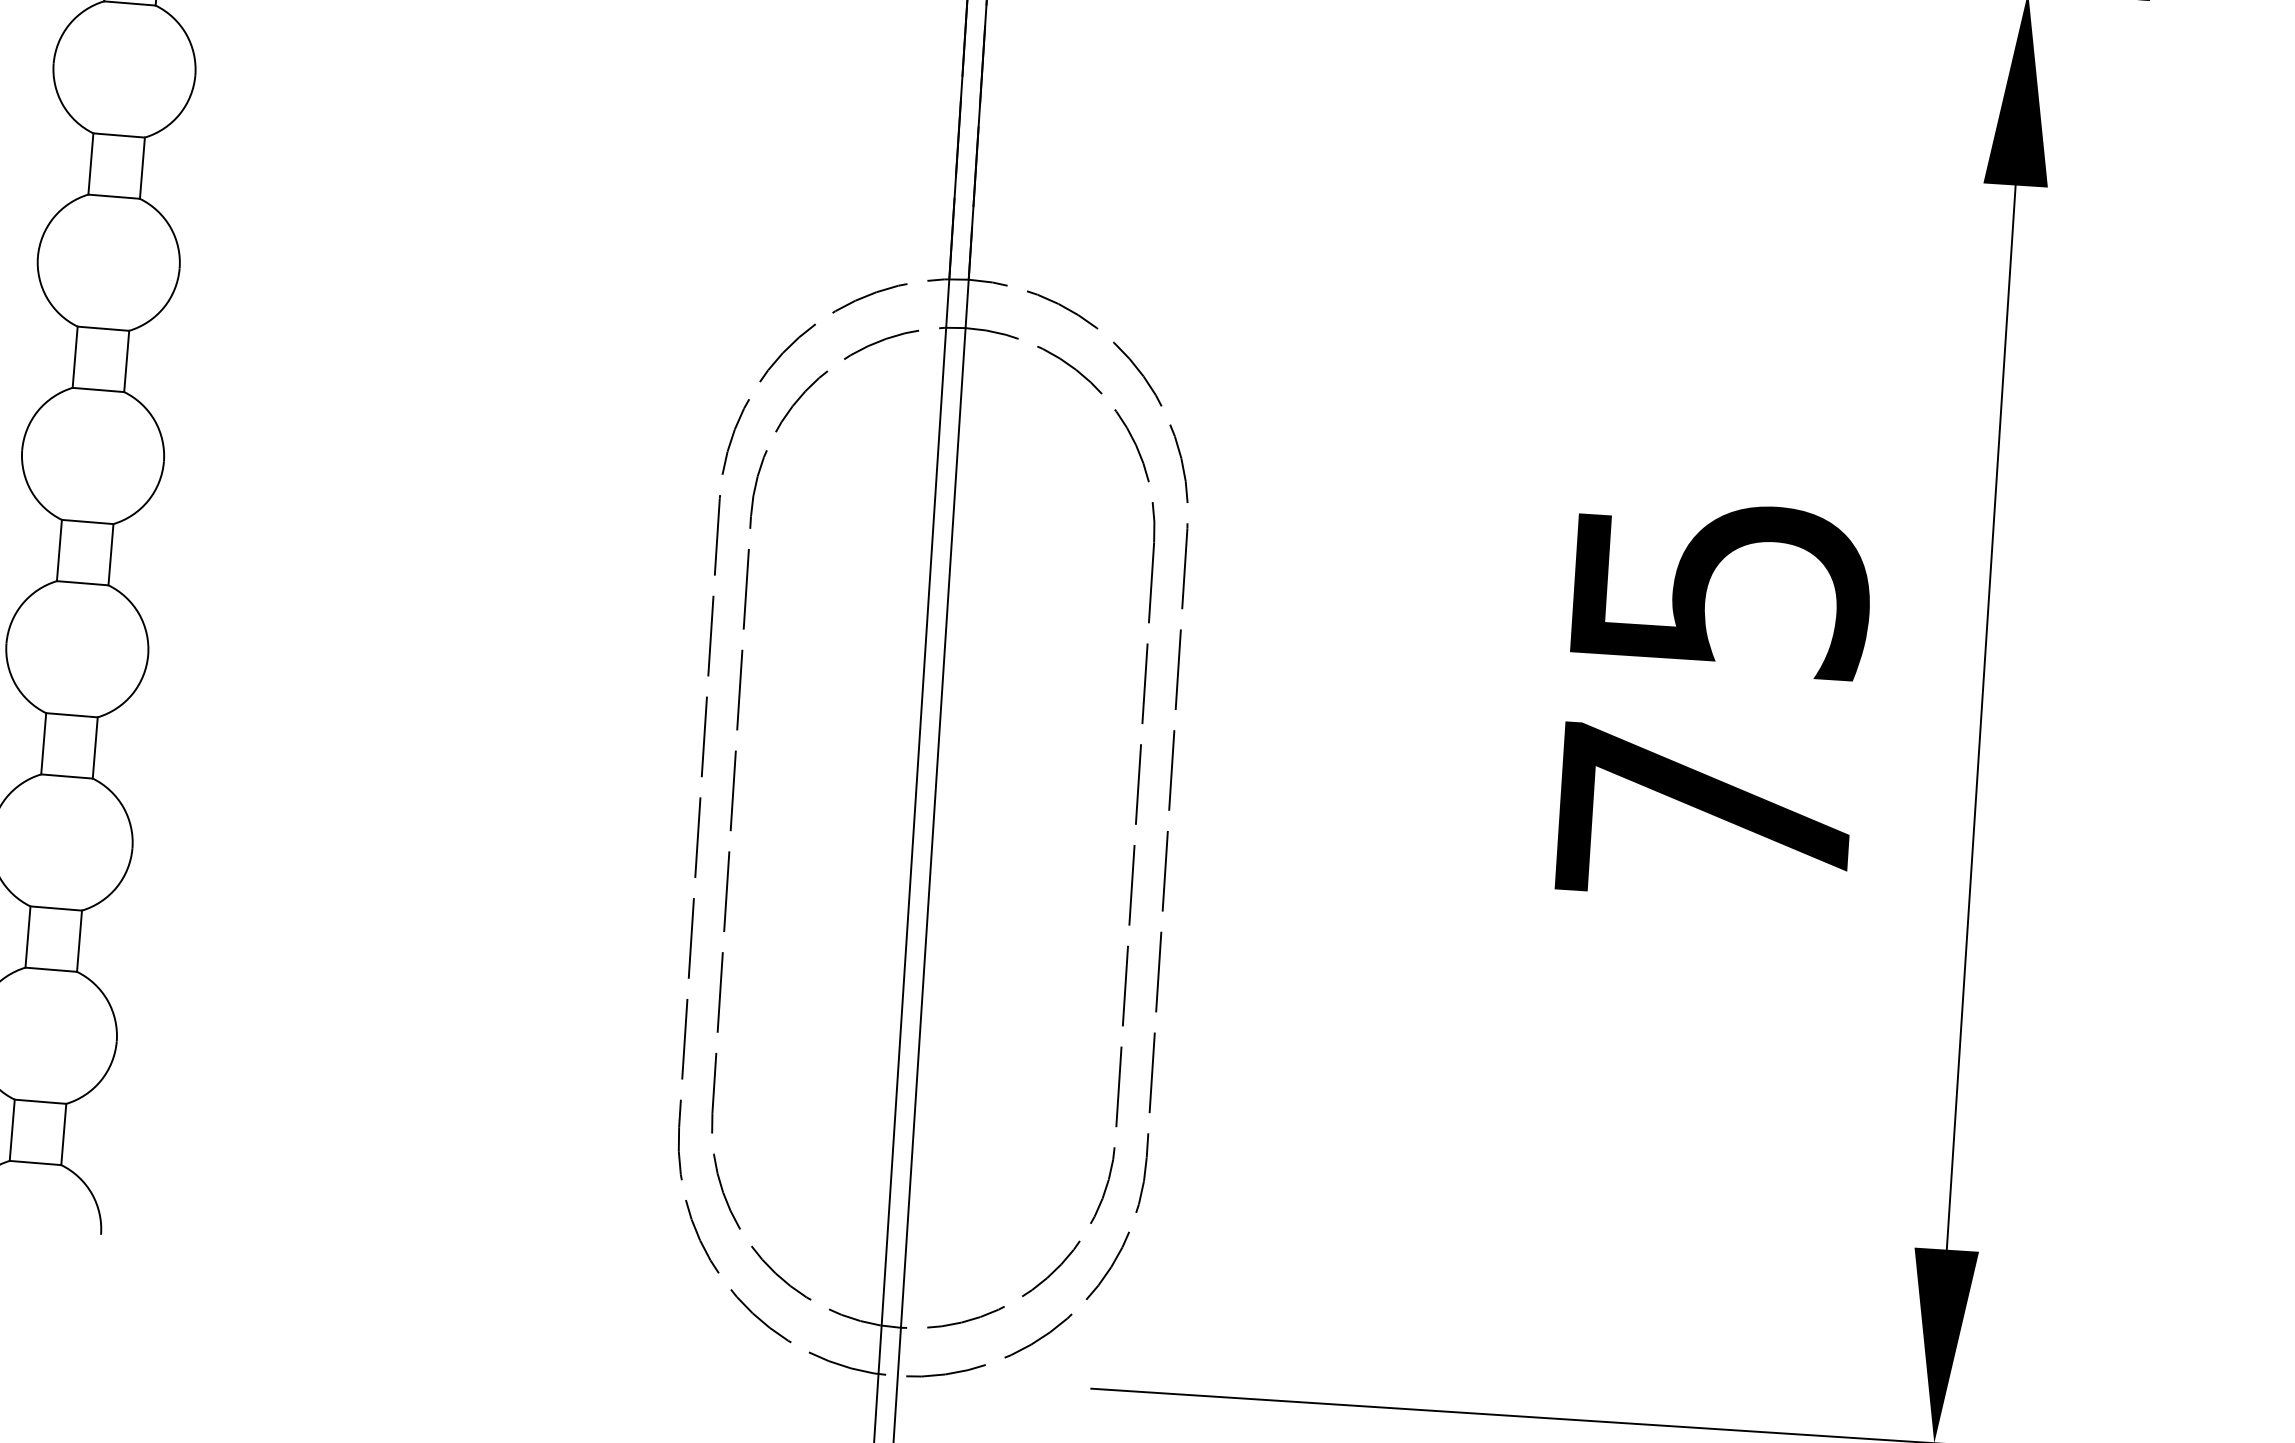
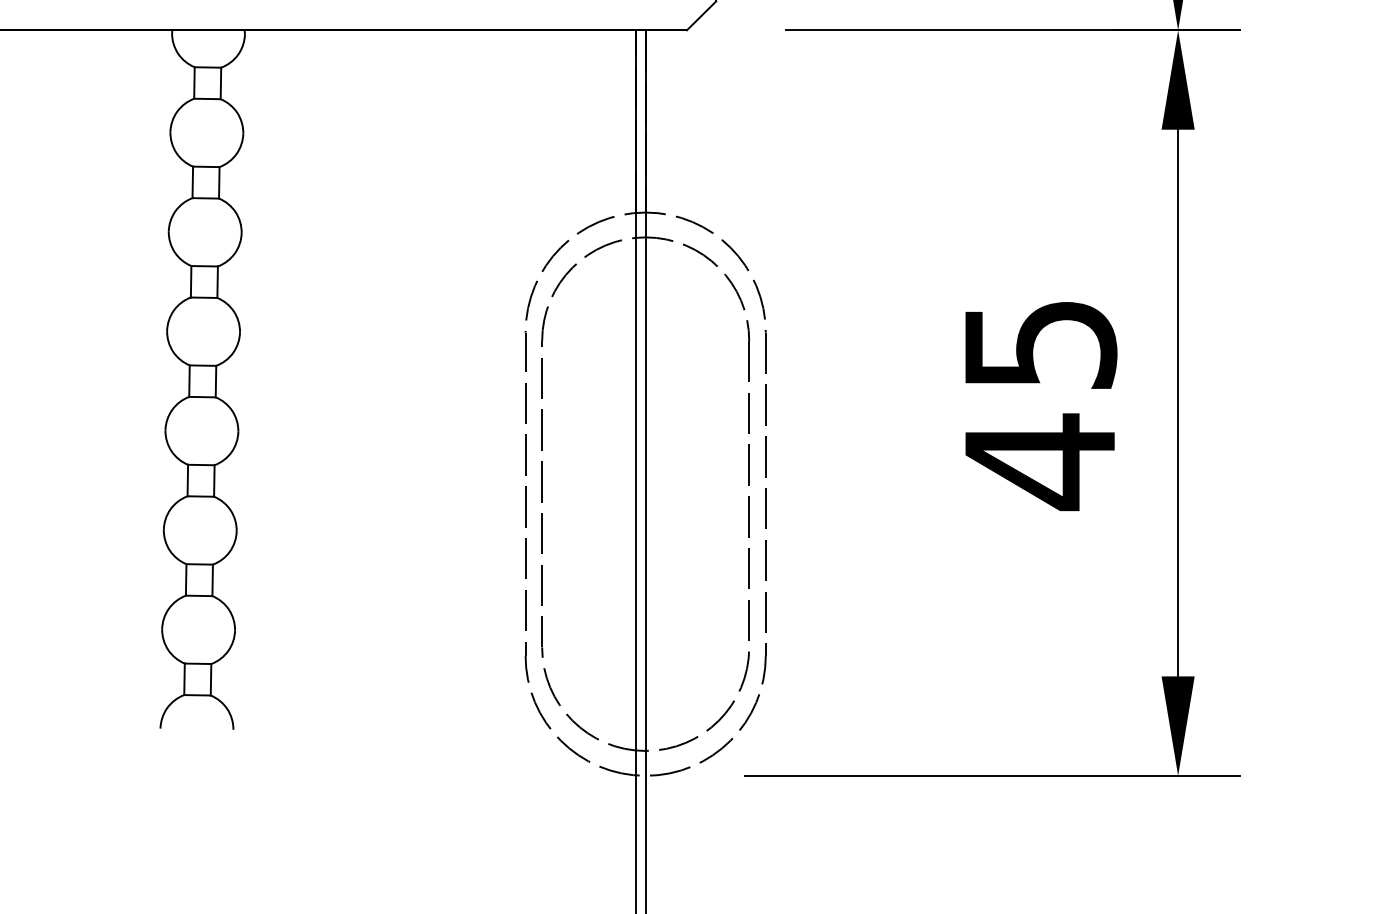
text: (1703, 815) -> (1039, 462), 75 -> 45

